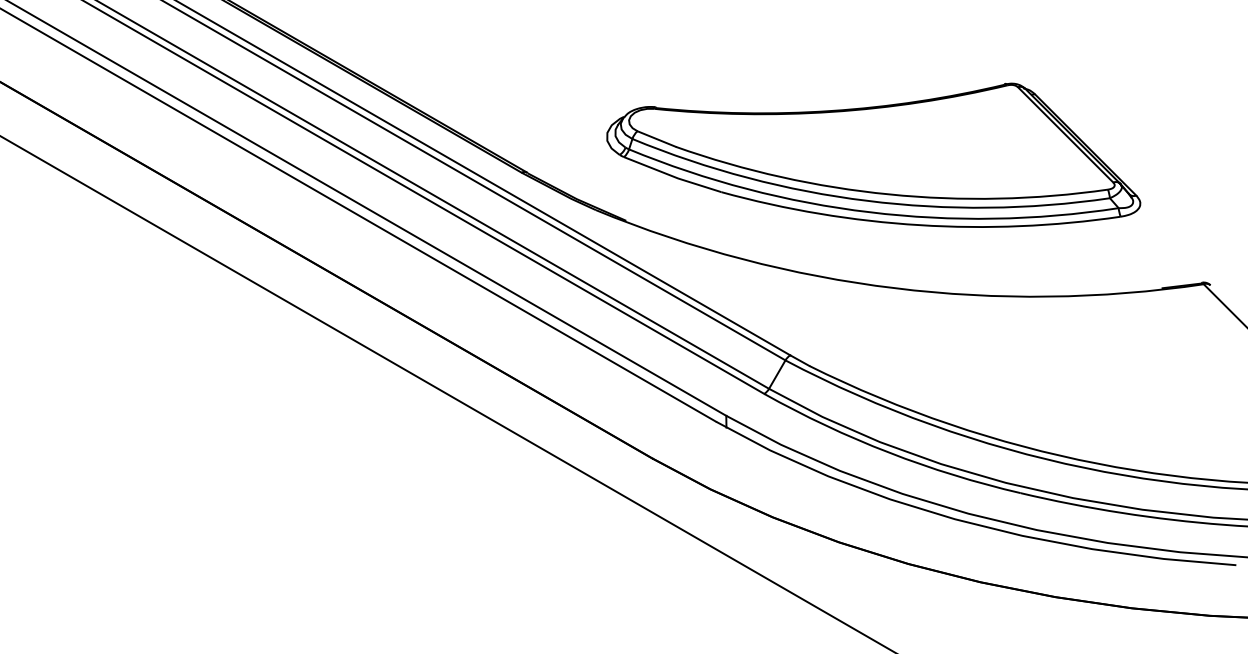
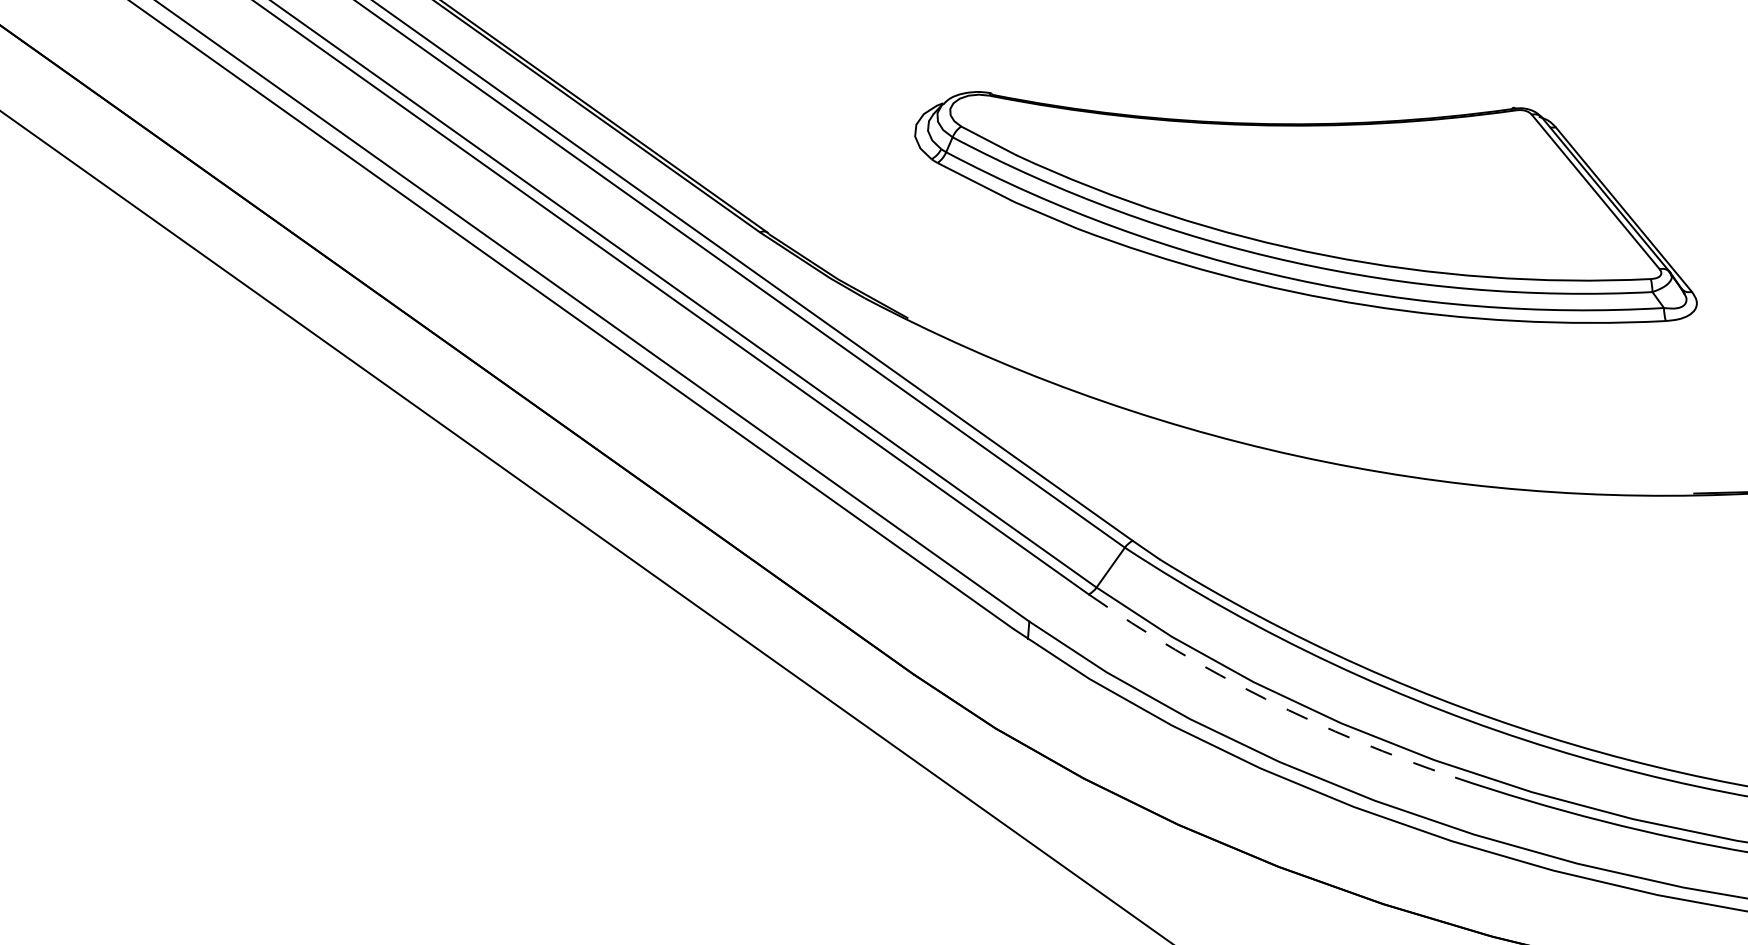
part: (873, 154) -> (1307, 194), moved
arc: (888, 452) -> (1264, 698), solid -> dashed

